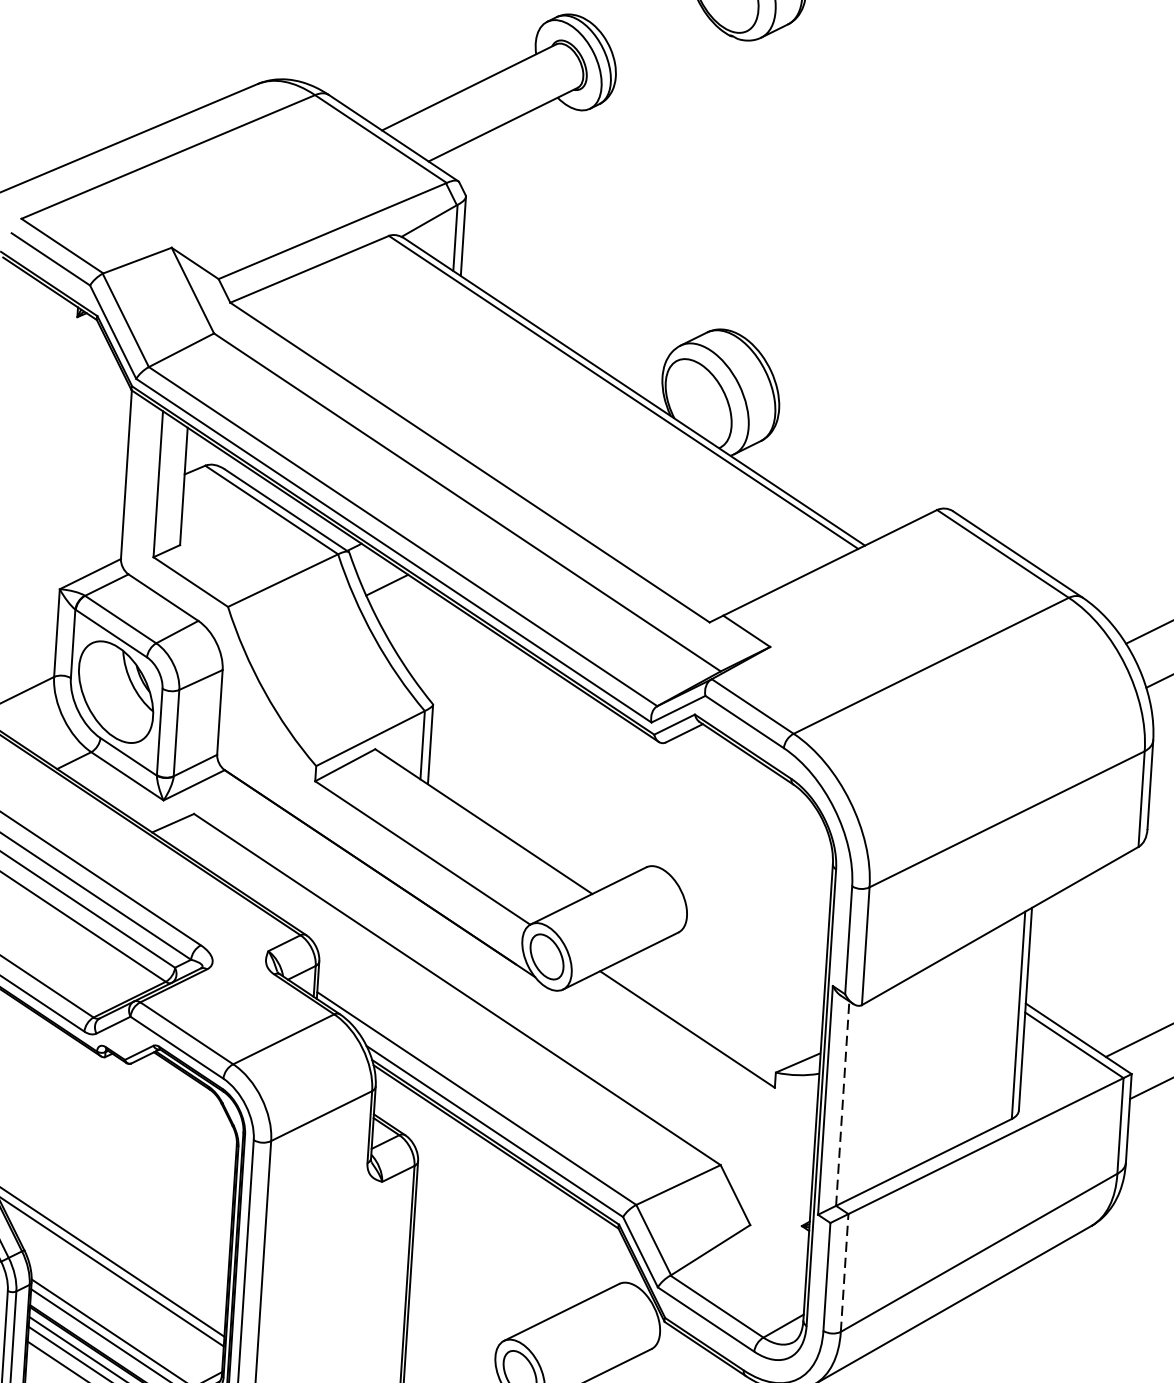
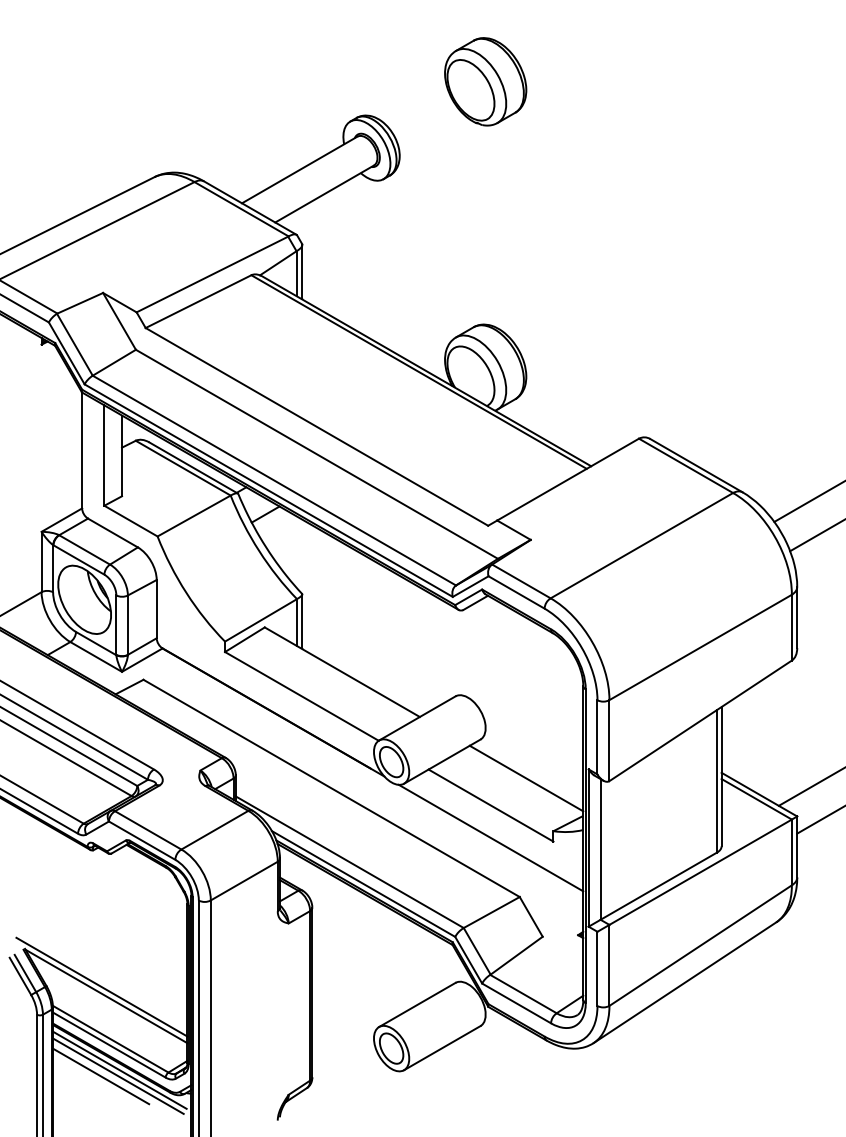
line: (741, 993) -> (526, 778), added
line: (683, 1075) -> (490, 837), added
line: (842, 1102) -> (600, 848), dashed -> solid
line: (844, 1273) -> (609, 965), dashed -> solid

